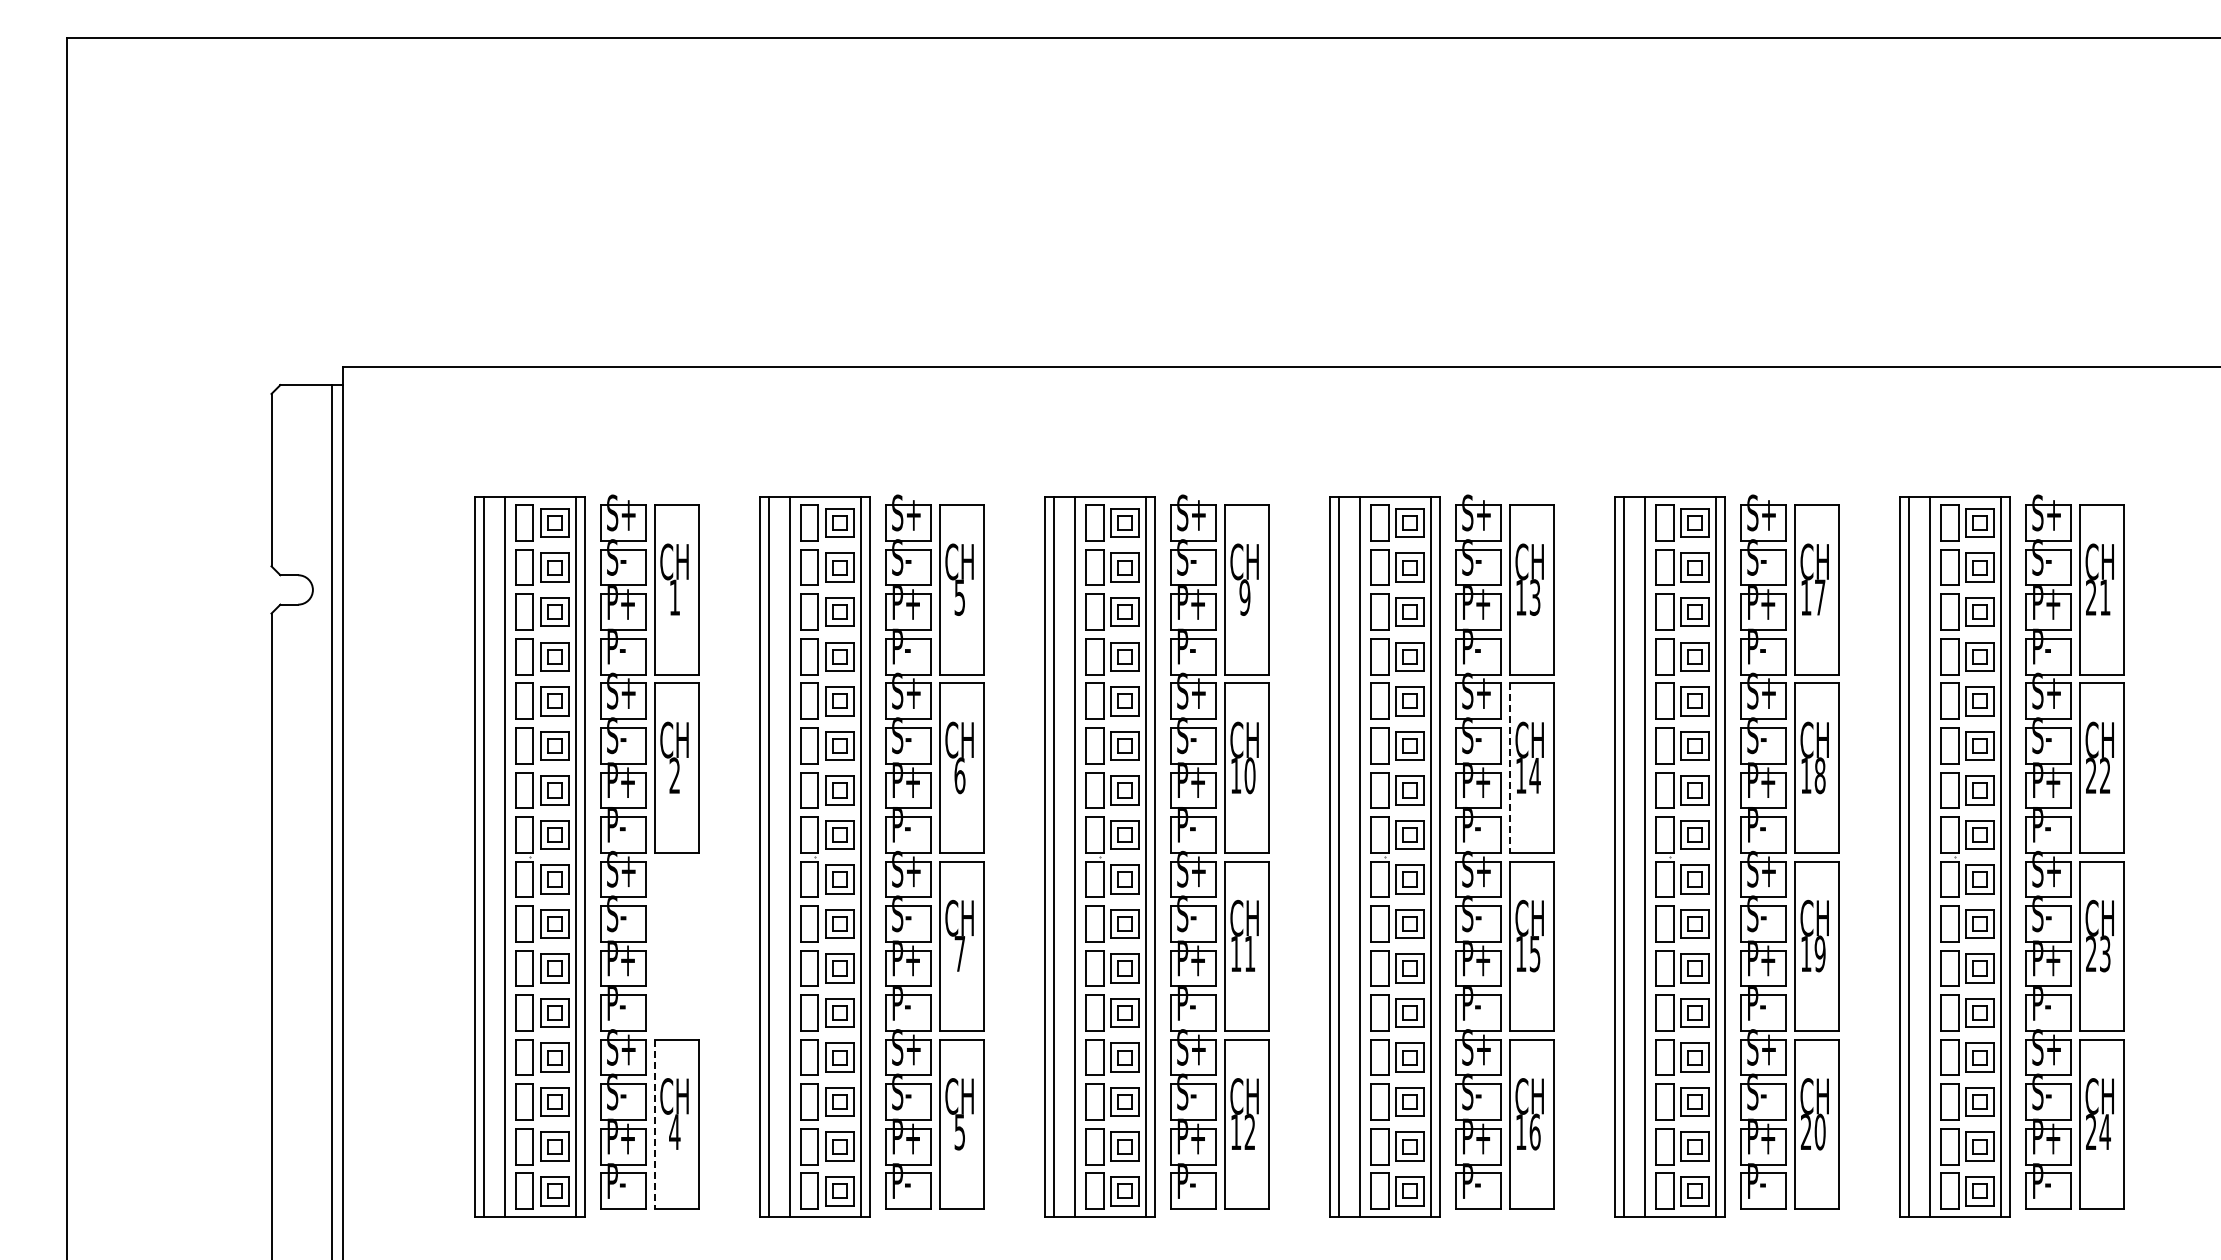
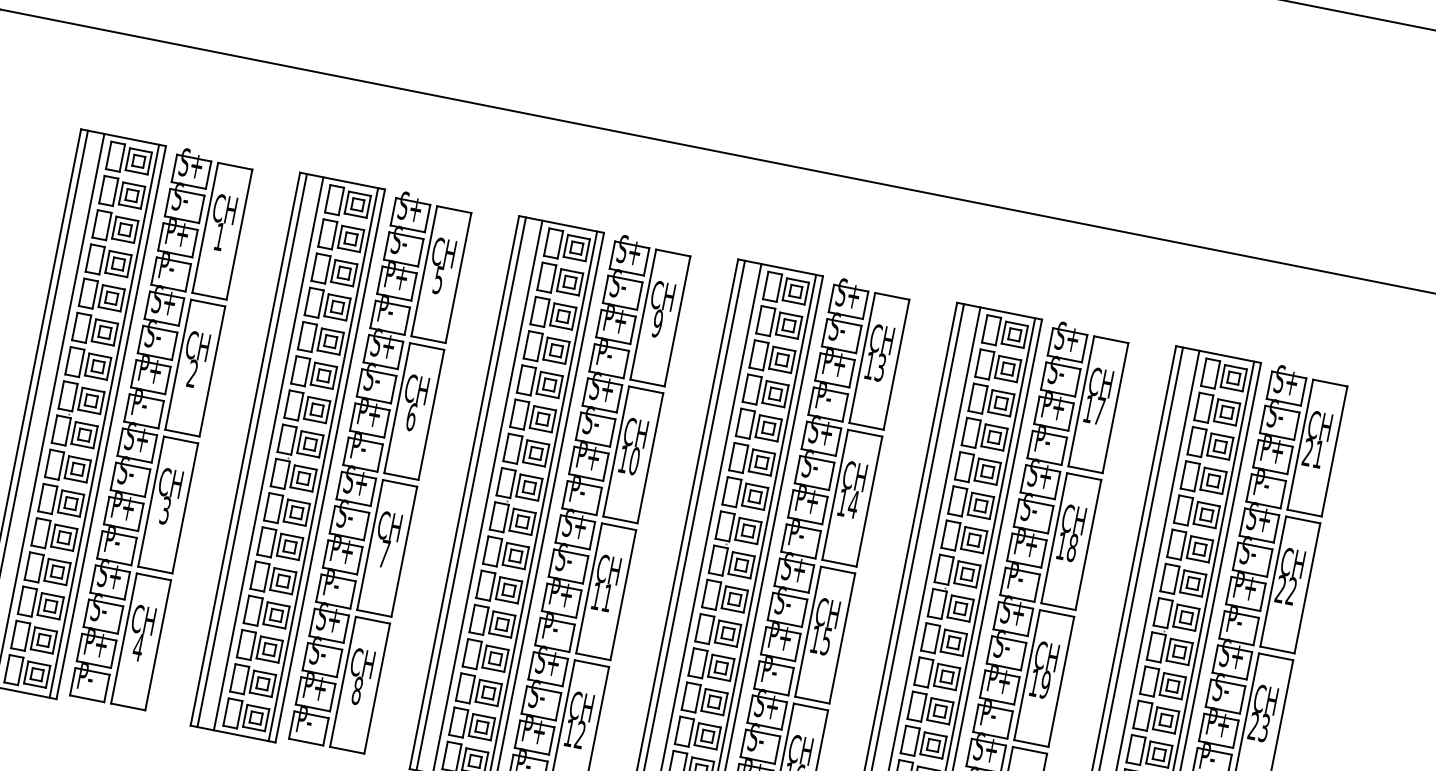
line: (1509, 768) -> (834, 495), dashed -> solid
part: (676, 946) -> (167, 505), added
line: (654, 1124) -> (123, 638), dashed -> solid
text: (959, 1131) -> (357, 690), 5 -> 8

